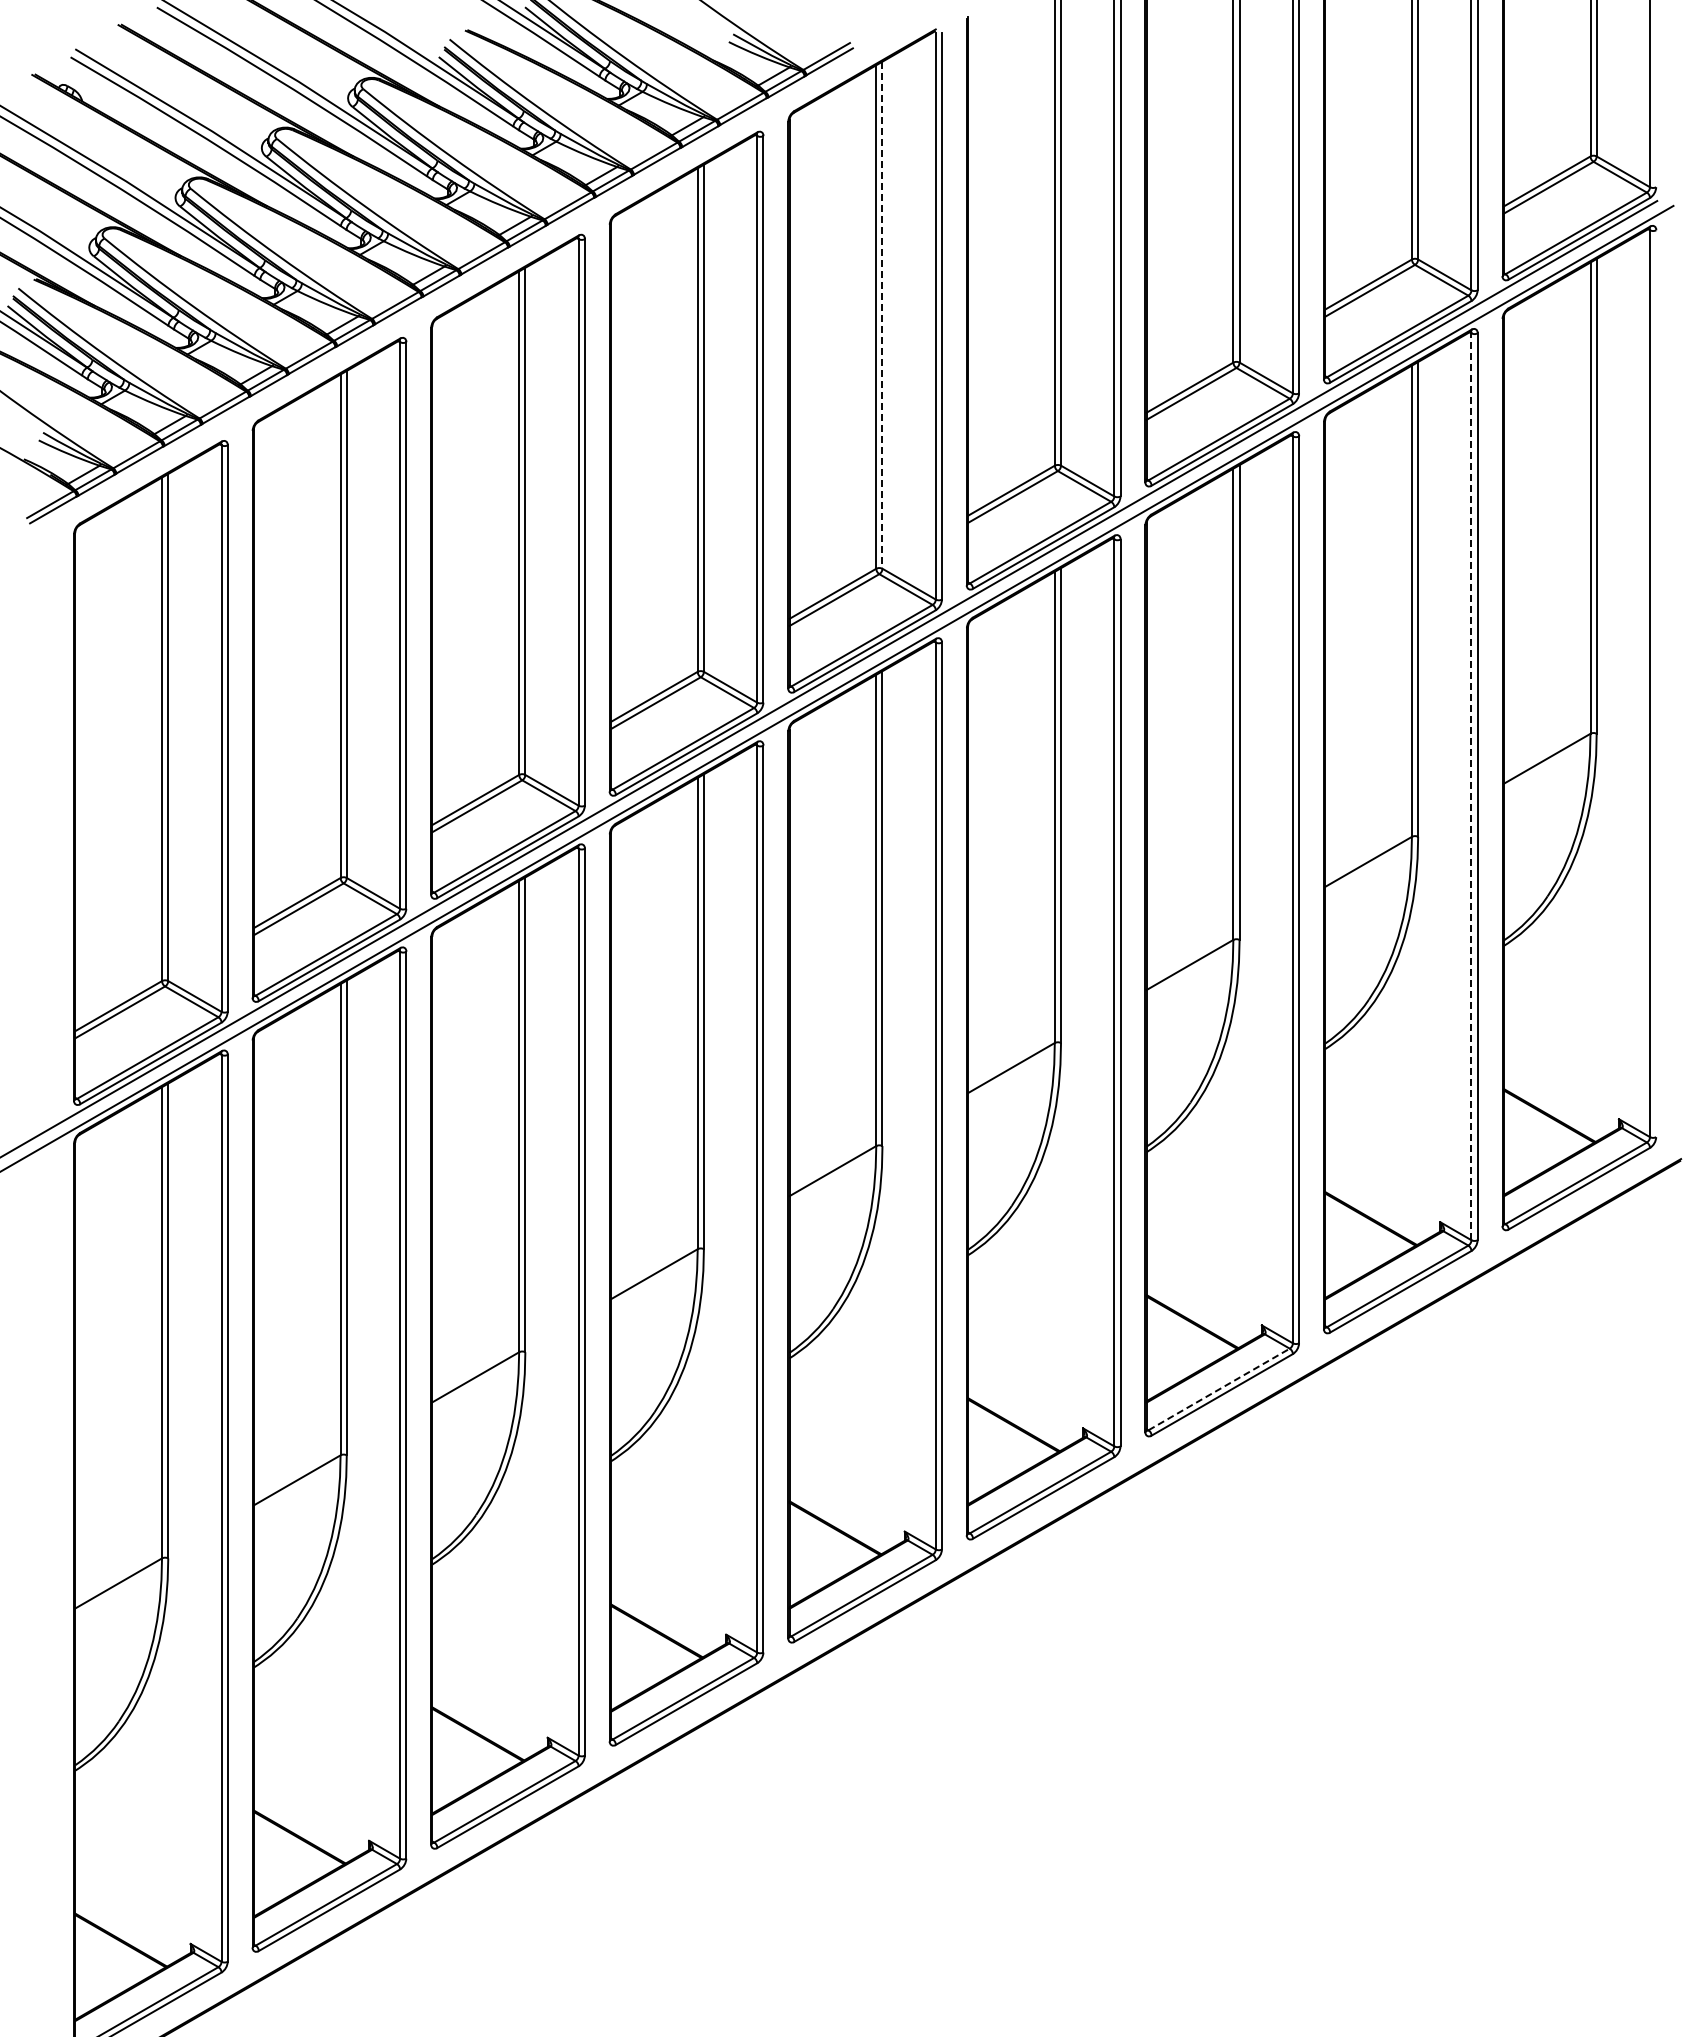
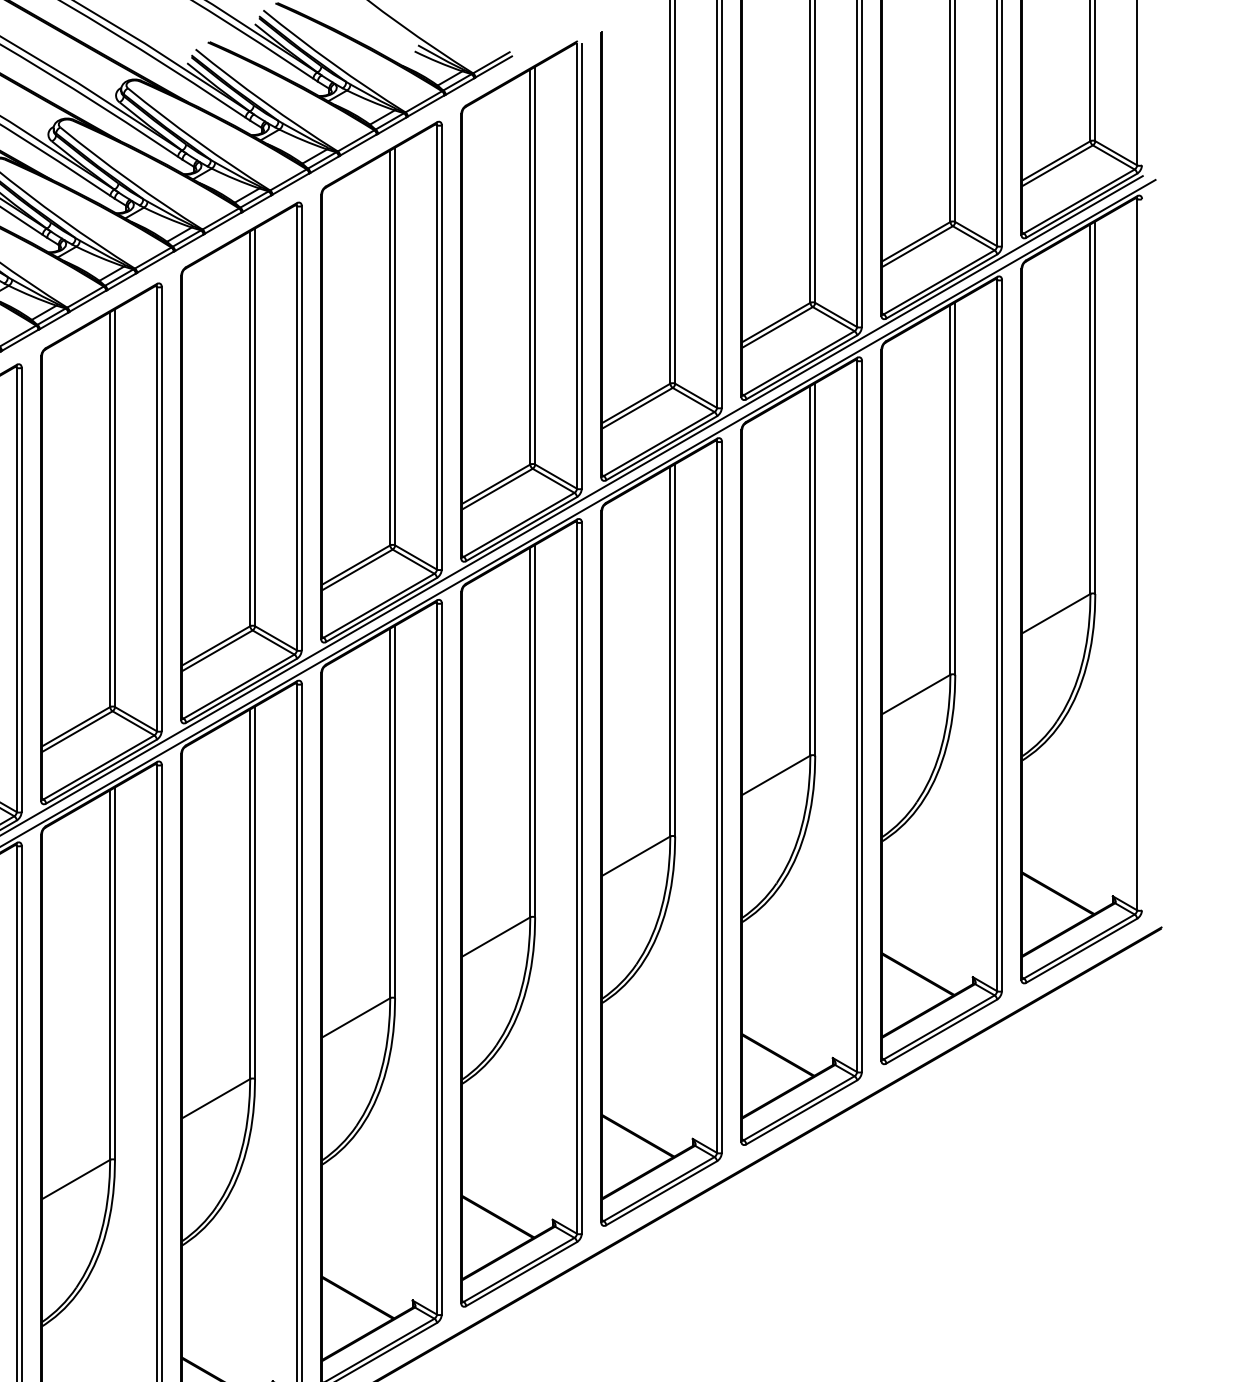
line: (882, 315) -> (535, 265), dashed -> solid
line: (1471, 786) -> (997, 635), dashed -> solid
line: (1219, 1389) -> (799, 1108), dashed -> solid

